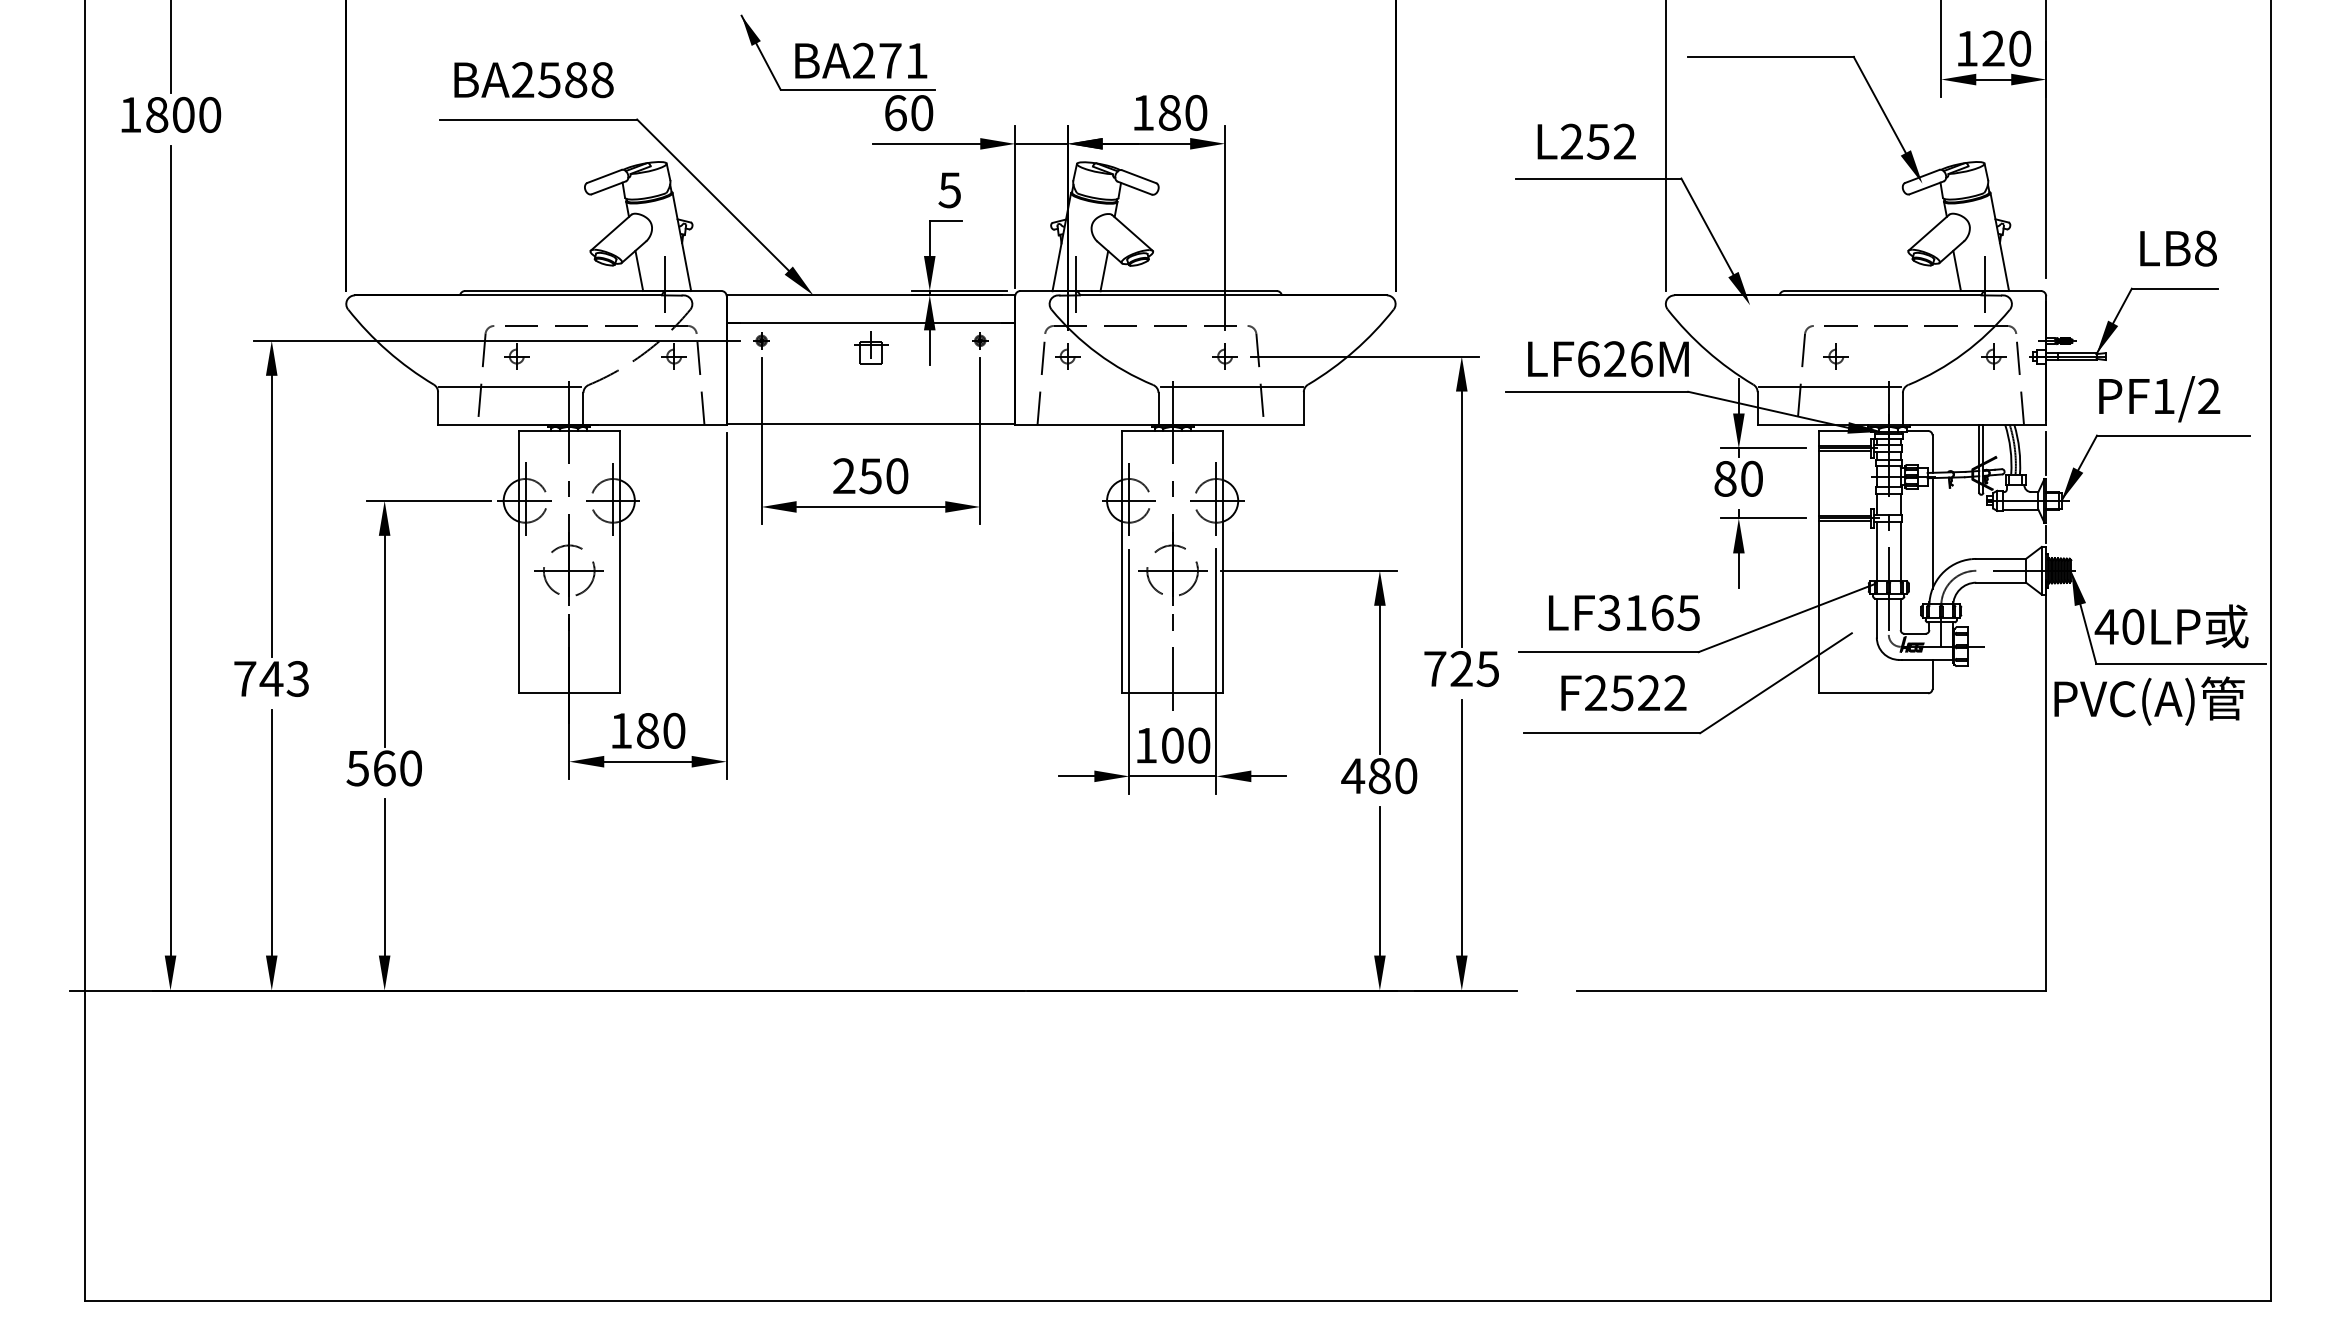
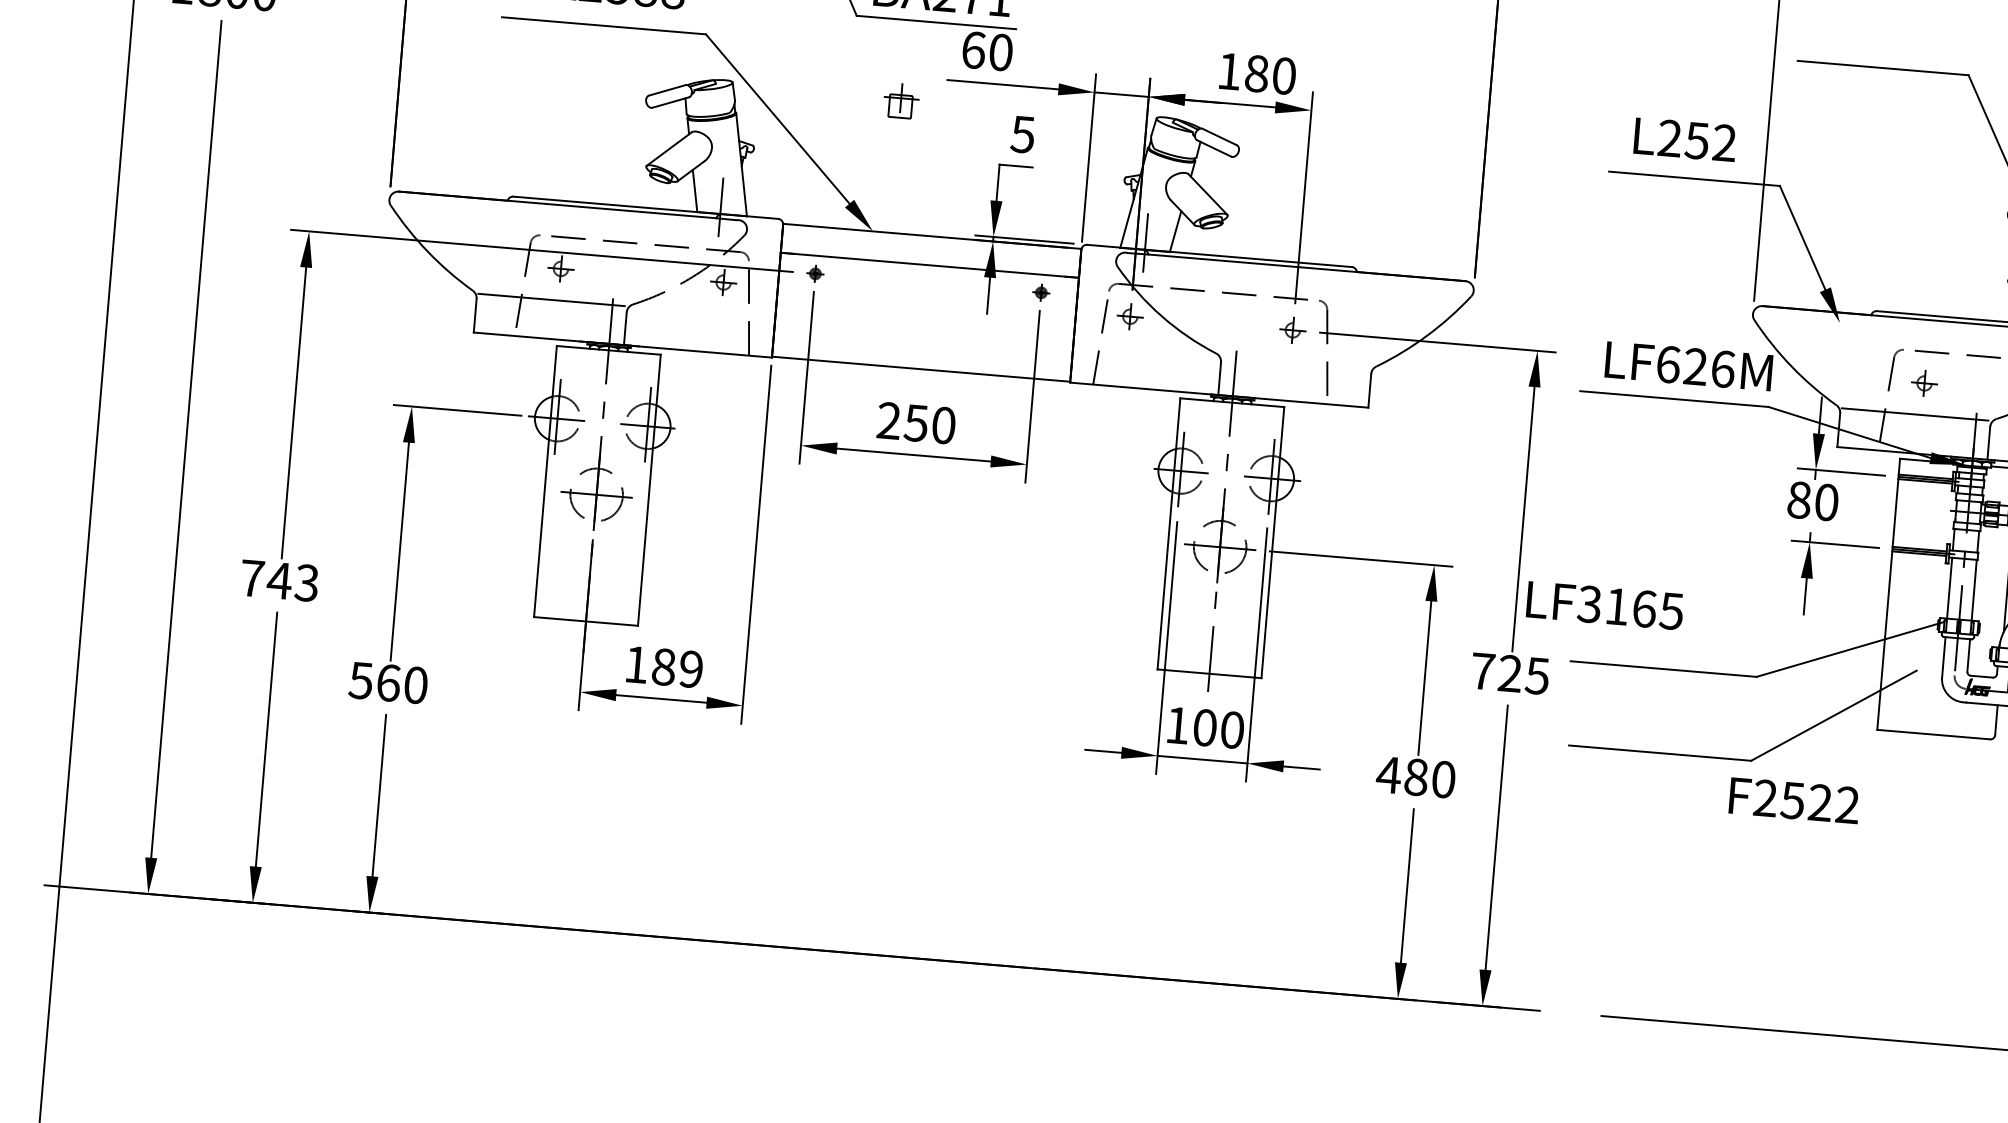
part: (871, 347) -> (901, 100), moved
line: (1231, 387) -> (1296, 362), removed
text: (1624, 612) -> (1605, 605), moved
text: (1623, 693) -> (1793, 801), moved
text: (674, 730) -> (691, 668), 180 -> 189

